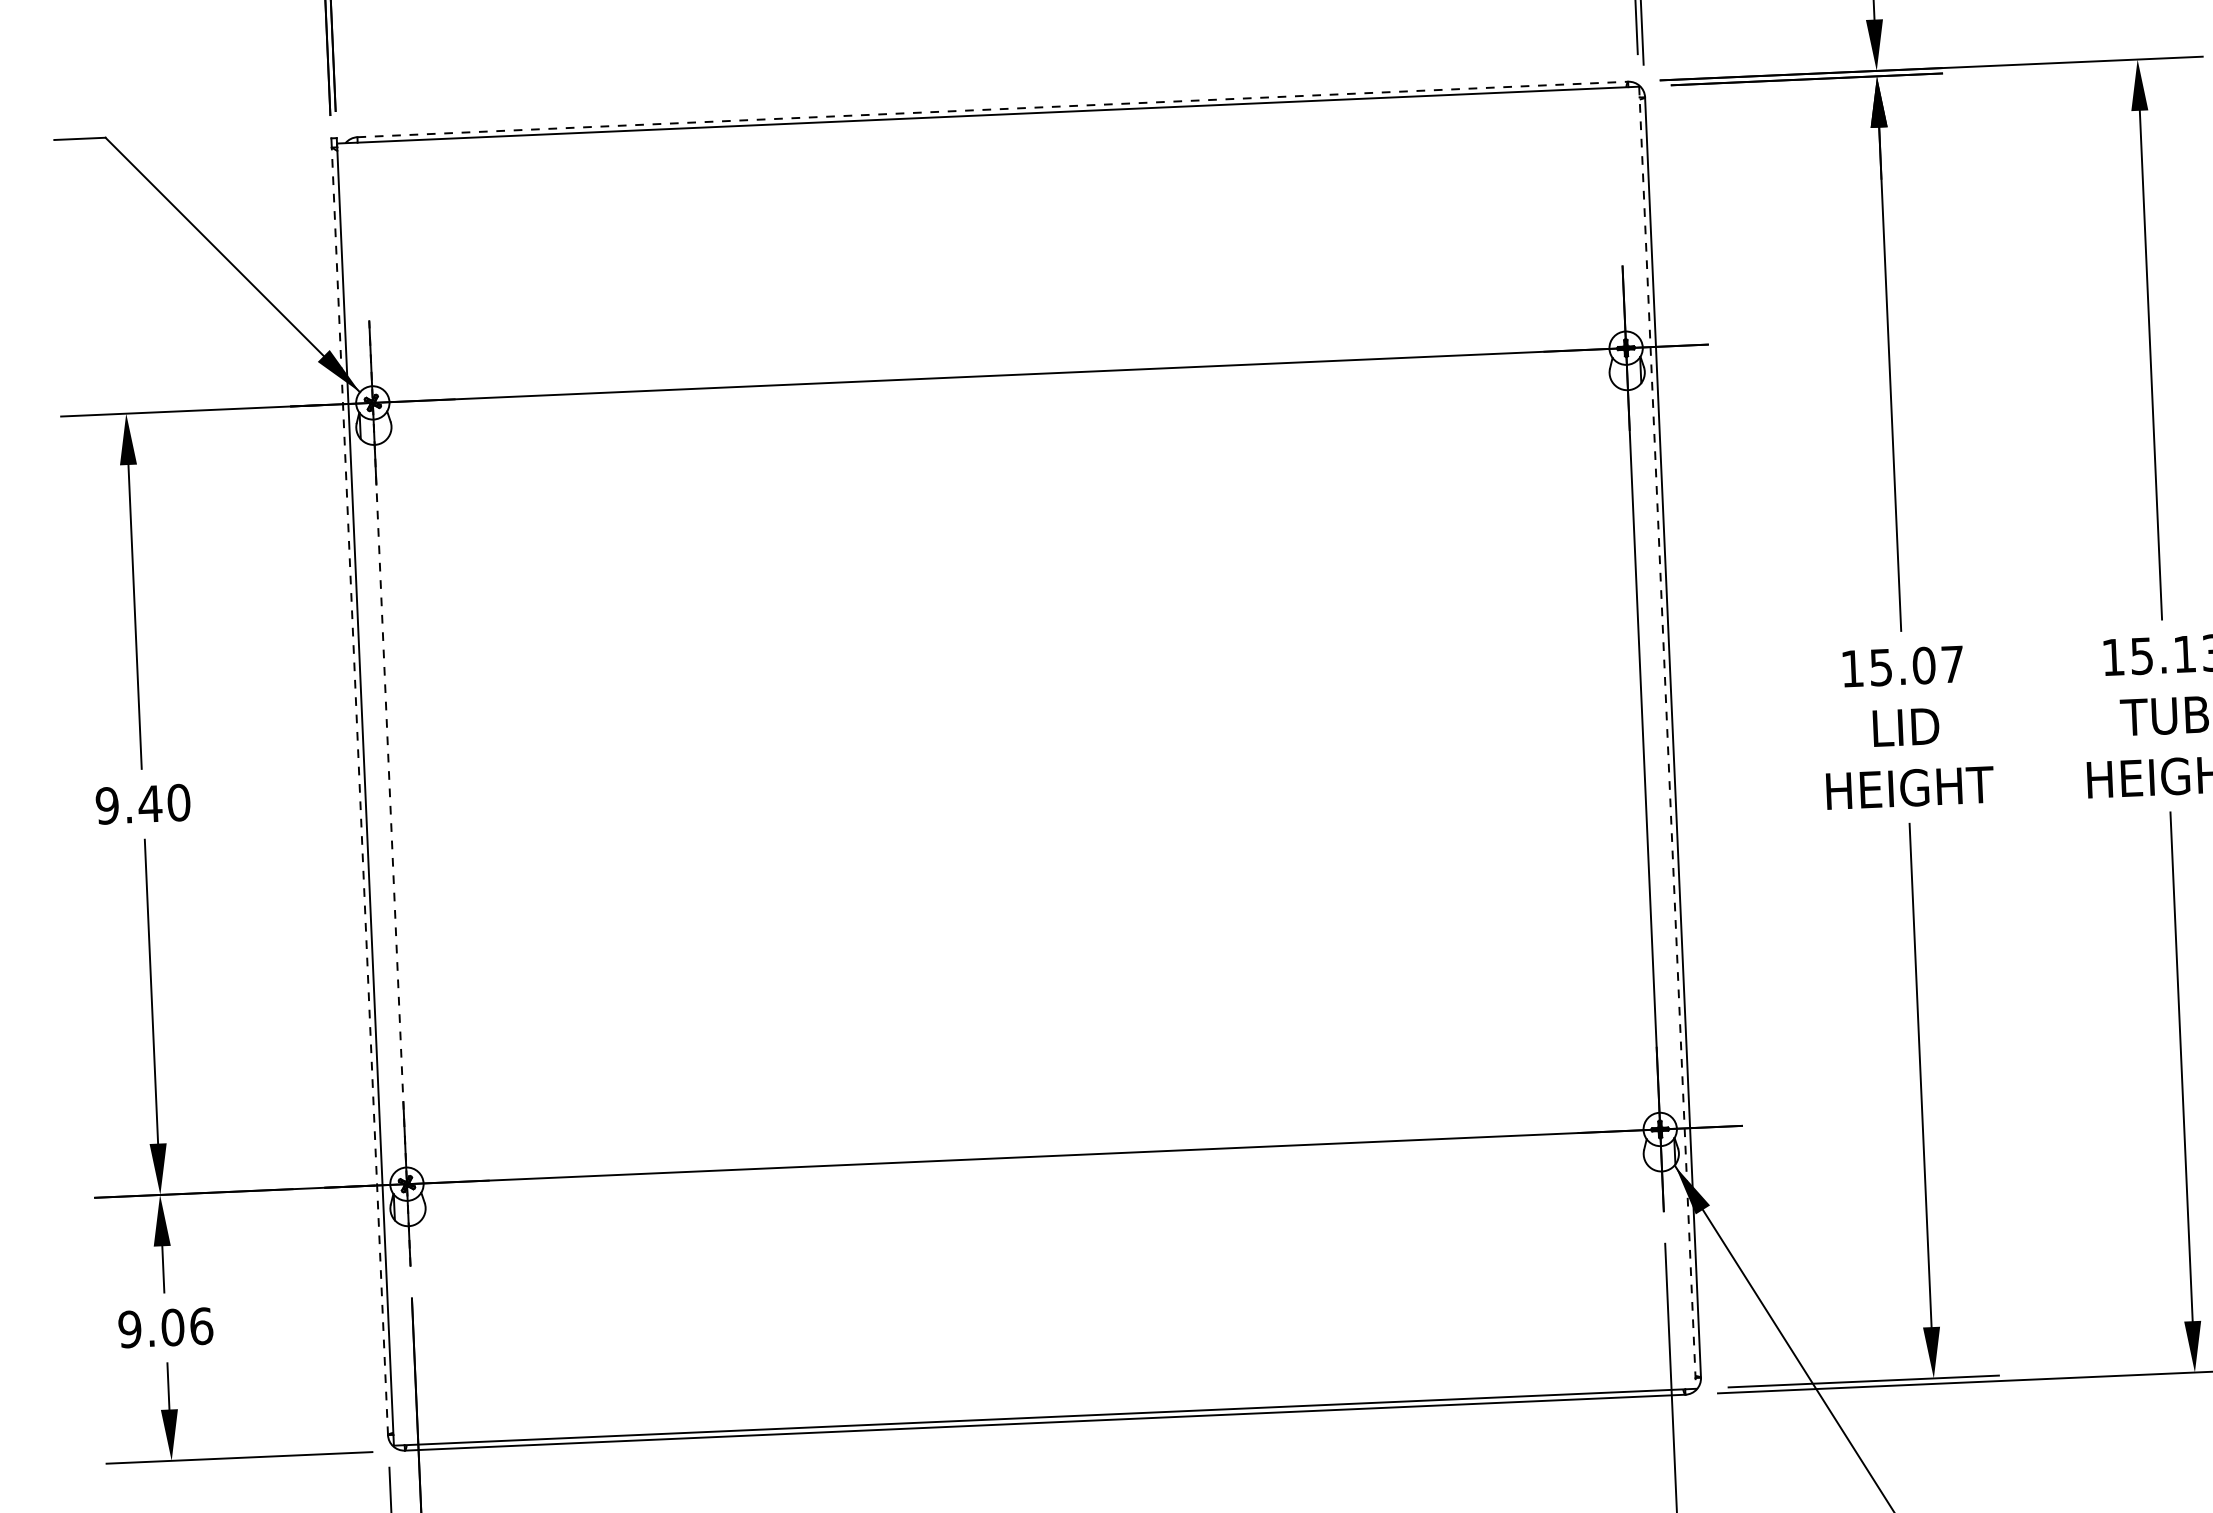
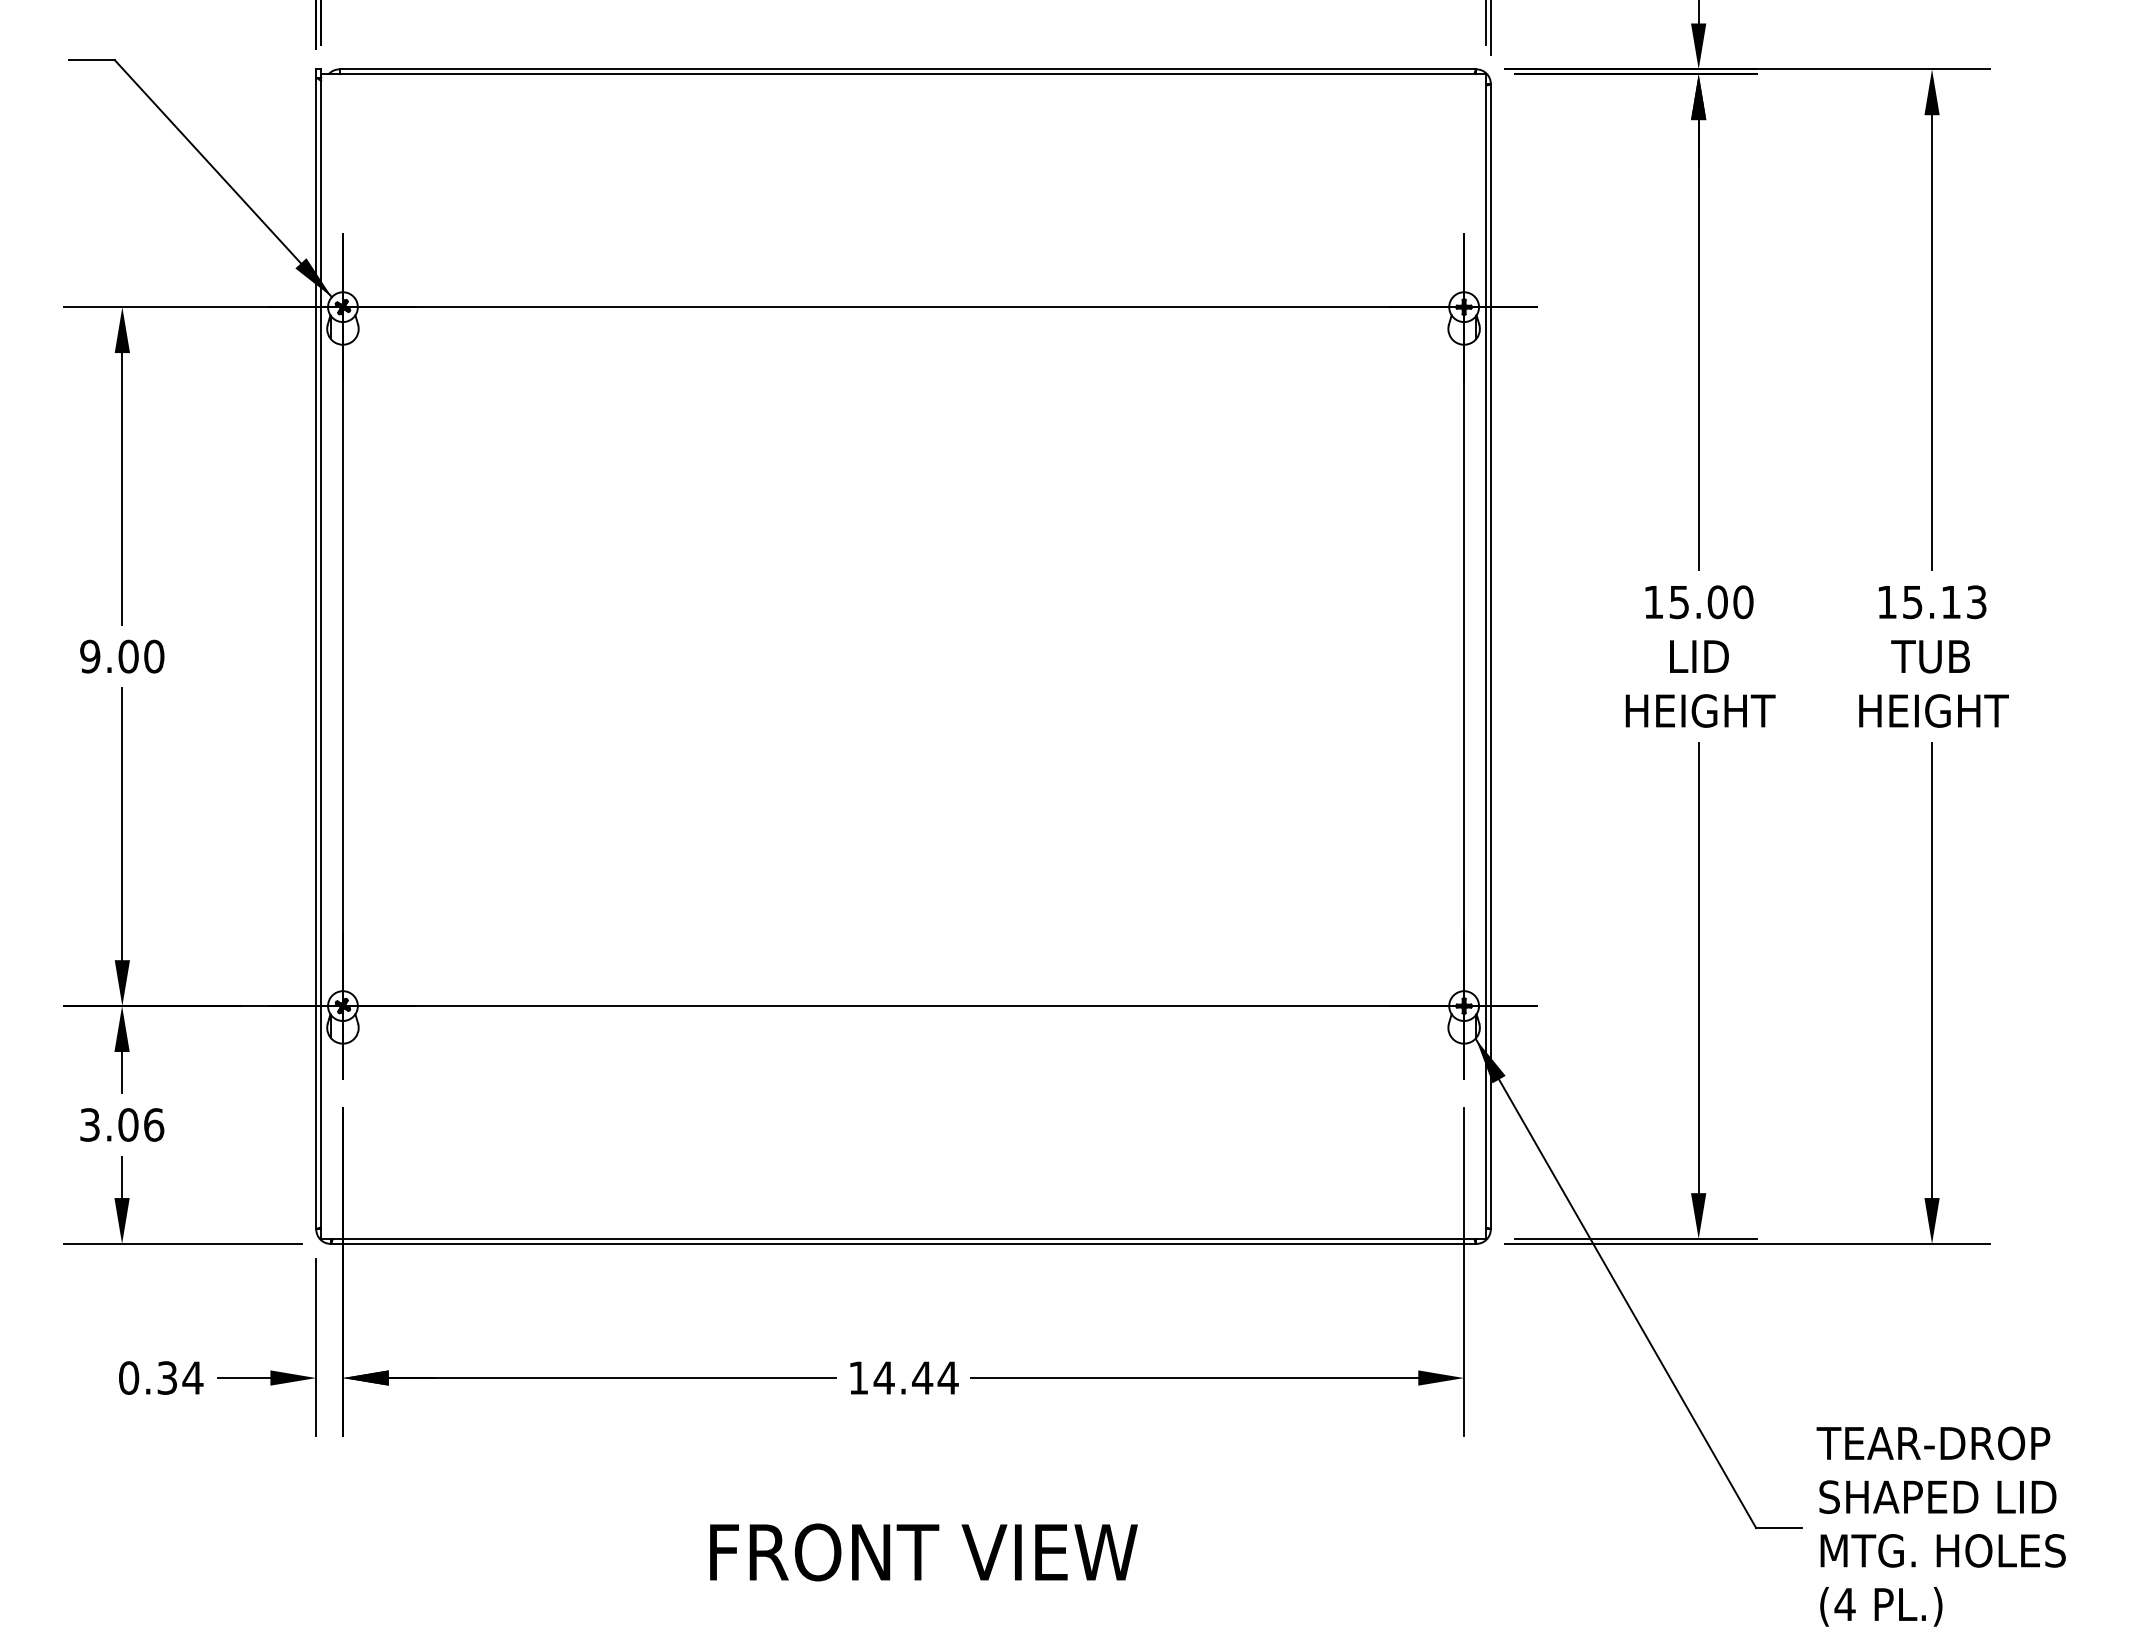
line: (993, 109) -> (908, 69), dashed -> solid
text: (1952, 664) -> (1743, 602), 15.07 -> 15.00
line: (1667, 738) -> (1485, 657), dashed -> solid
line: (360, 791) -> (316, 653), dashed -> solid
line: (389, 793) -> (342, 656), dashed -> solid
text: (150, 803) -> (128, 656), 9.40 -> 9.00
text: (129, 1328) -> (89, 1124), 9.06 -> 3.06

